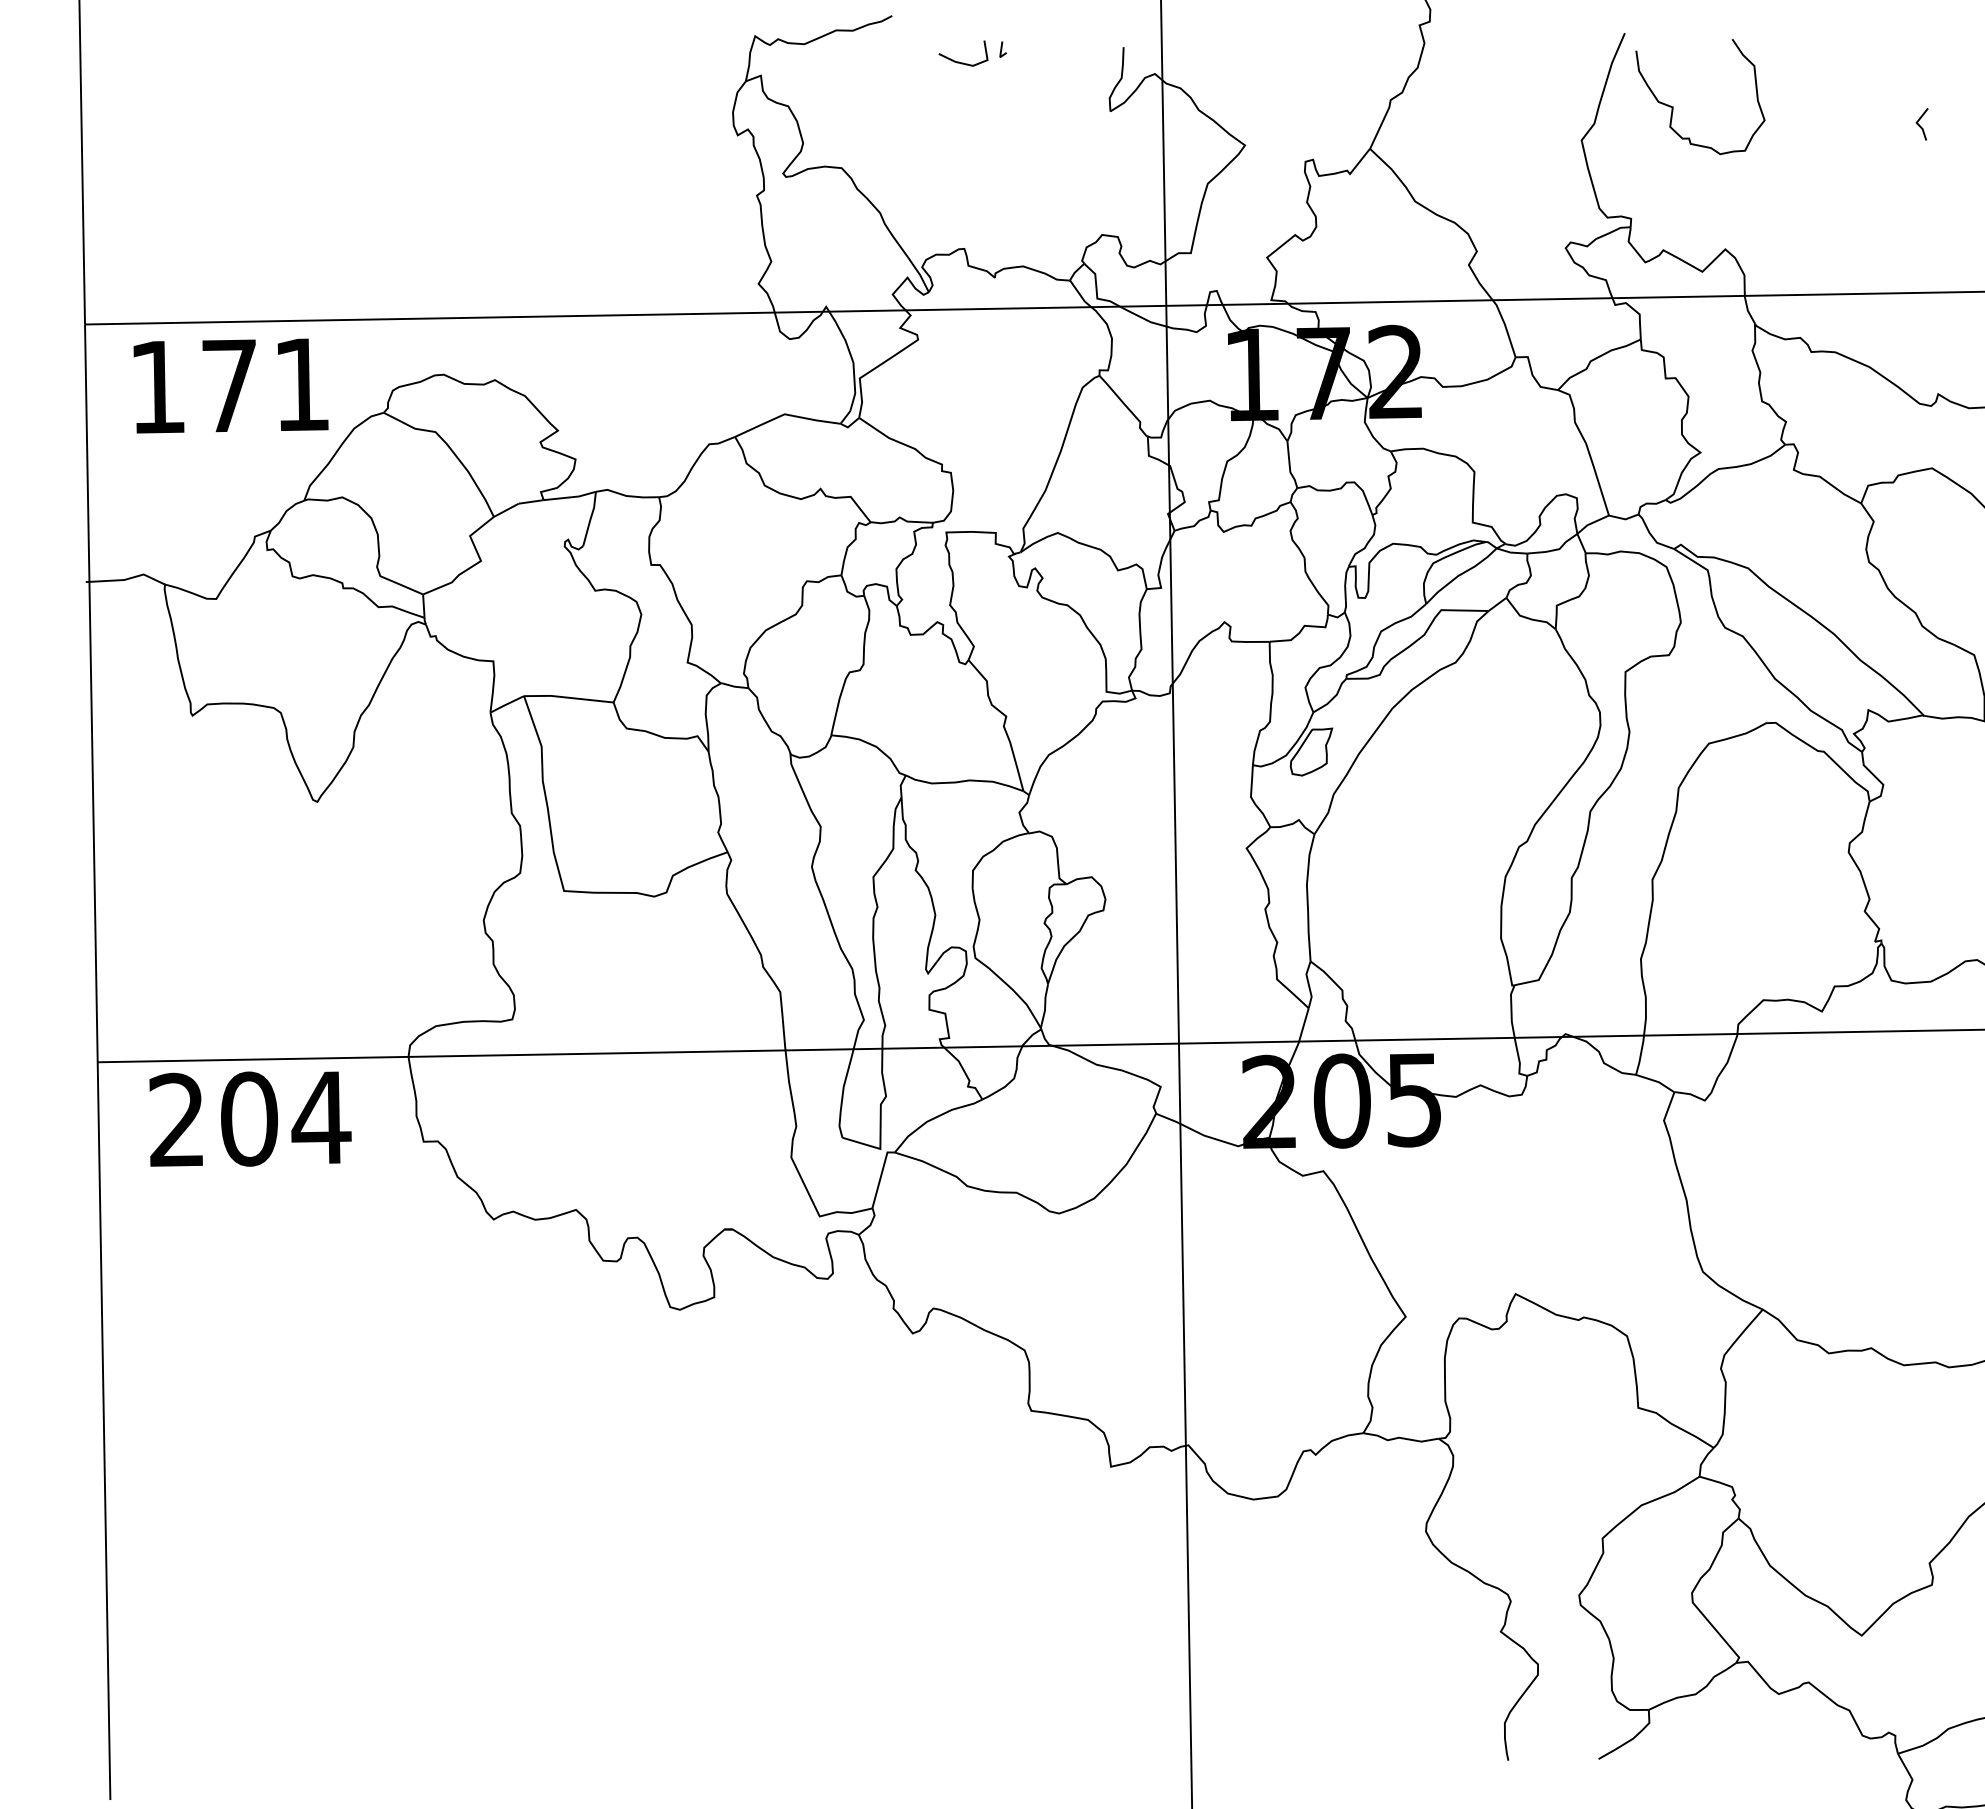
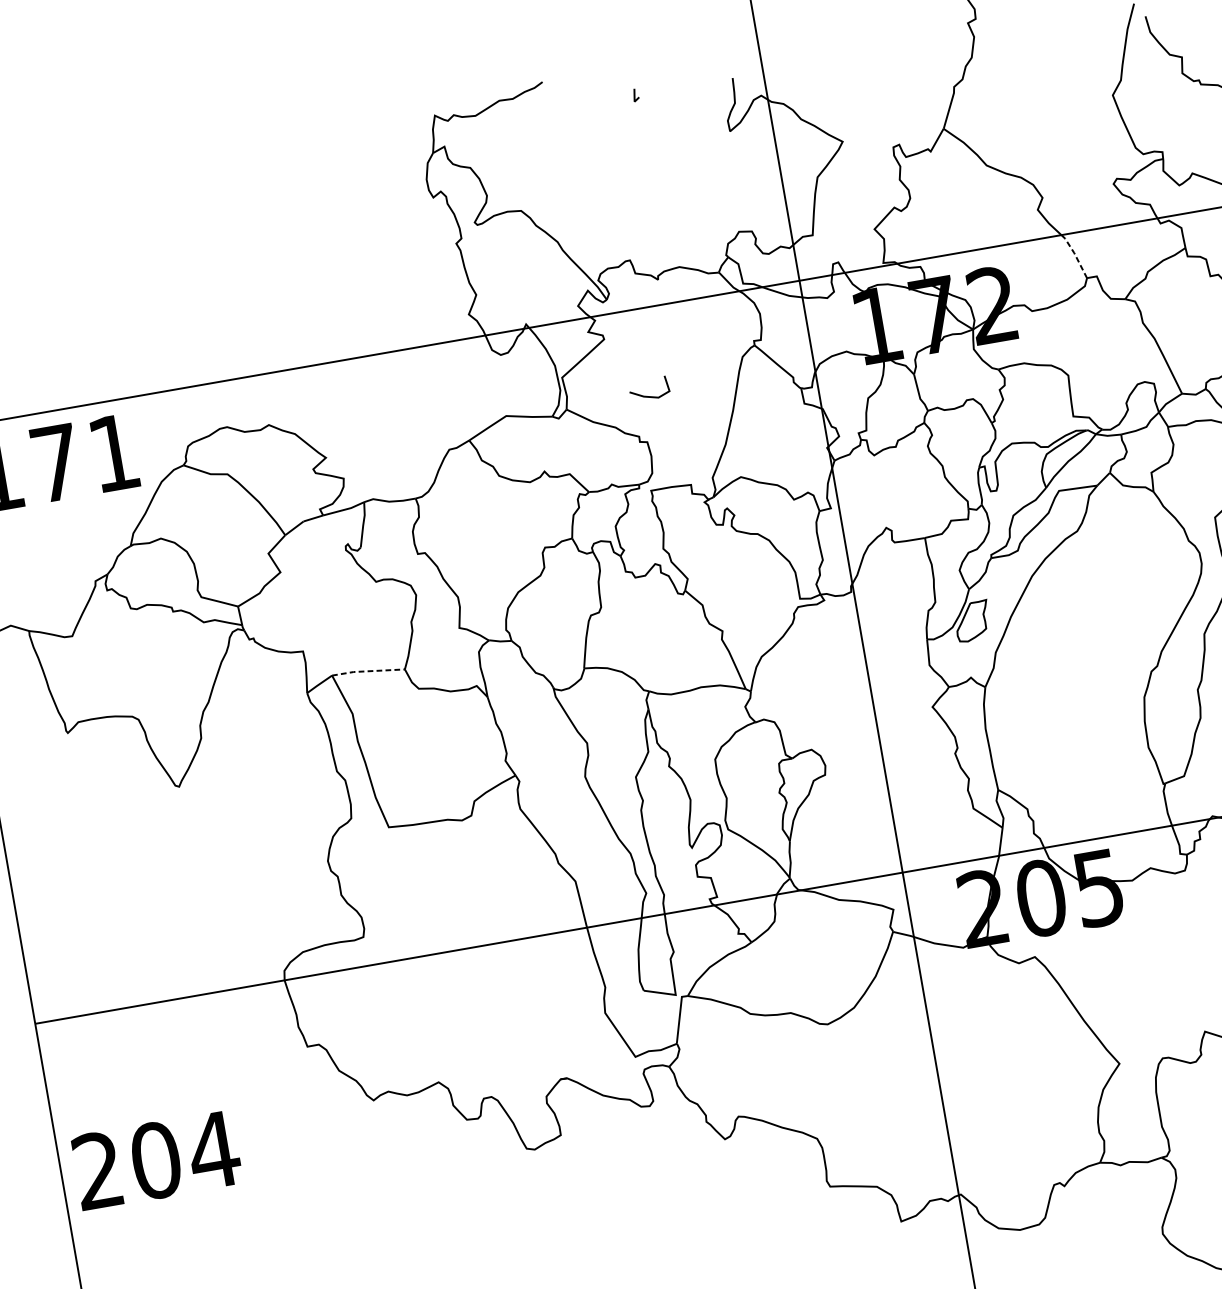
line: (959, 61) -> (647, 395), moved
line: (1505, 327) -> (1075, 255), solid -> dashed
line: (568, 697) -> (368, 671), solid -> dashed
text: (250, 1118) -> (156, 1159), moved

